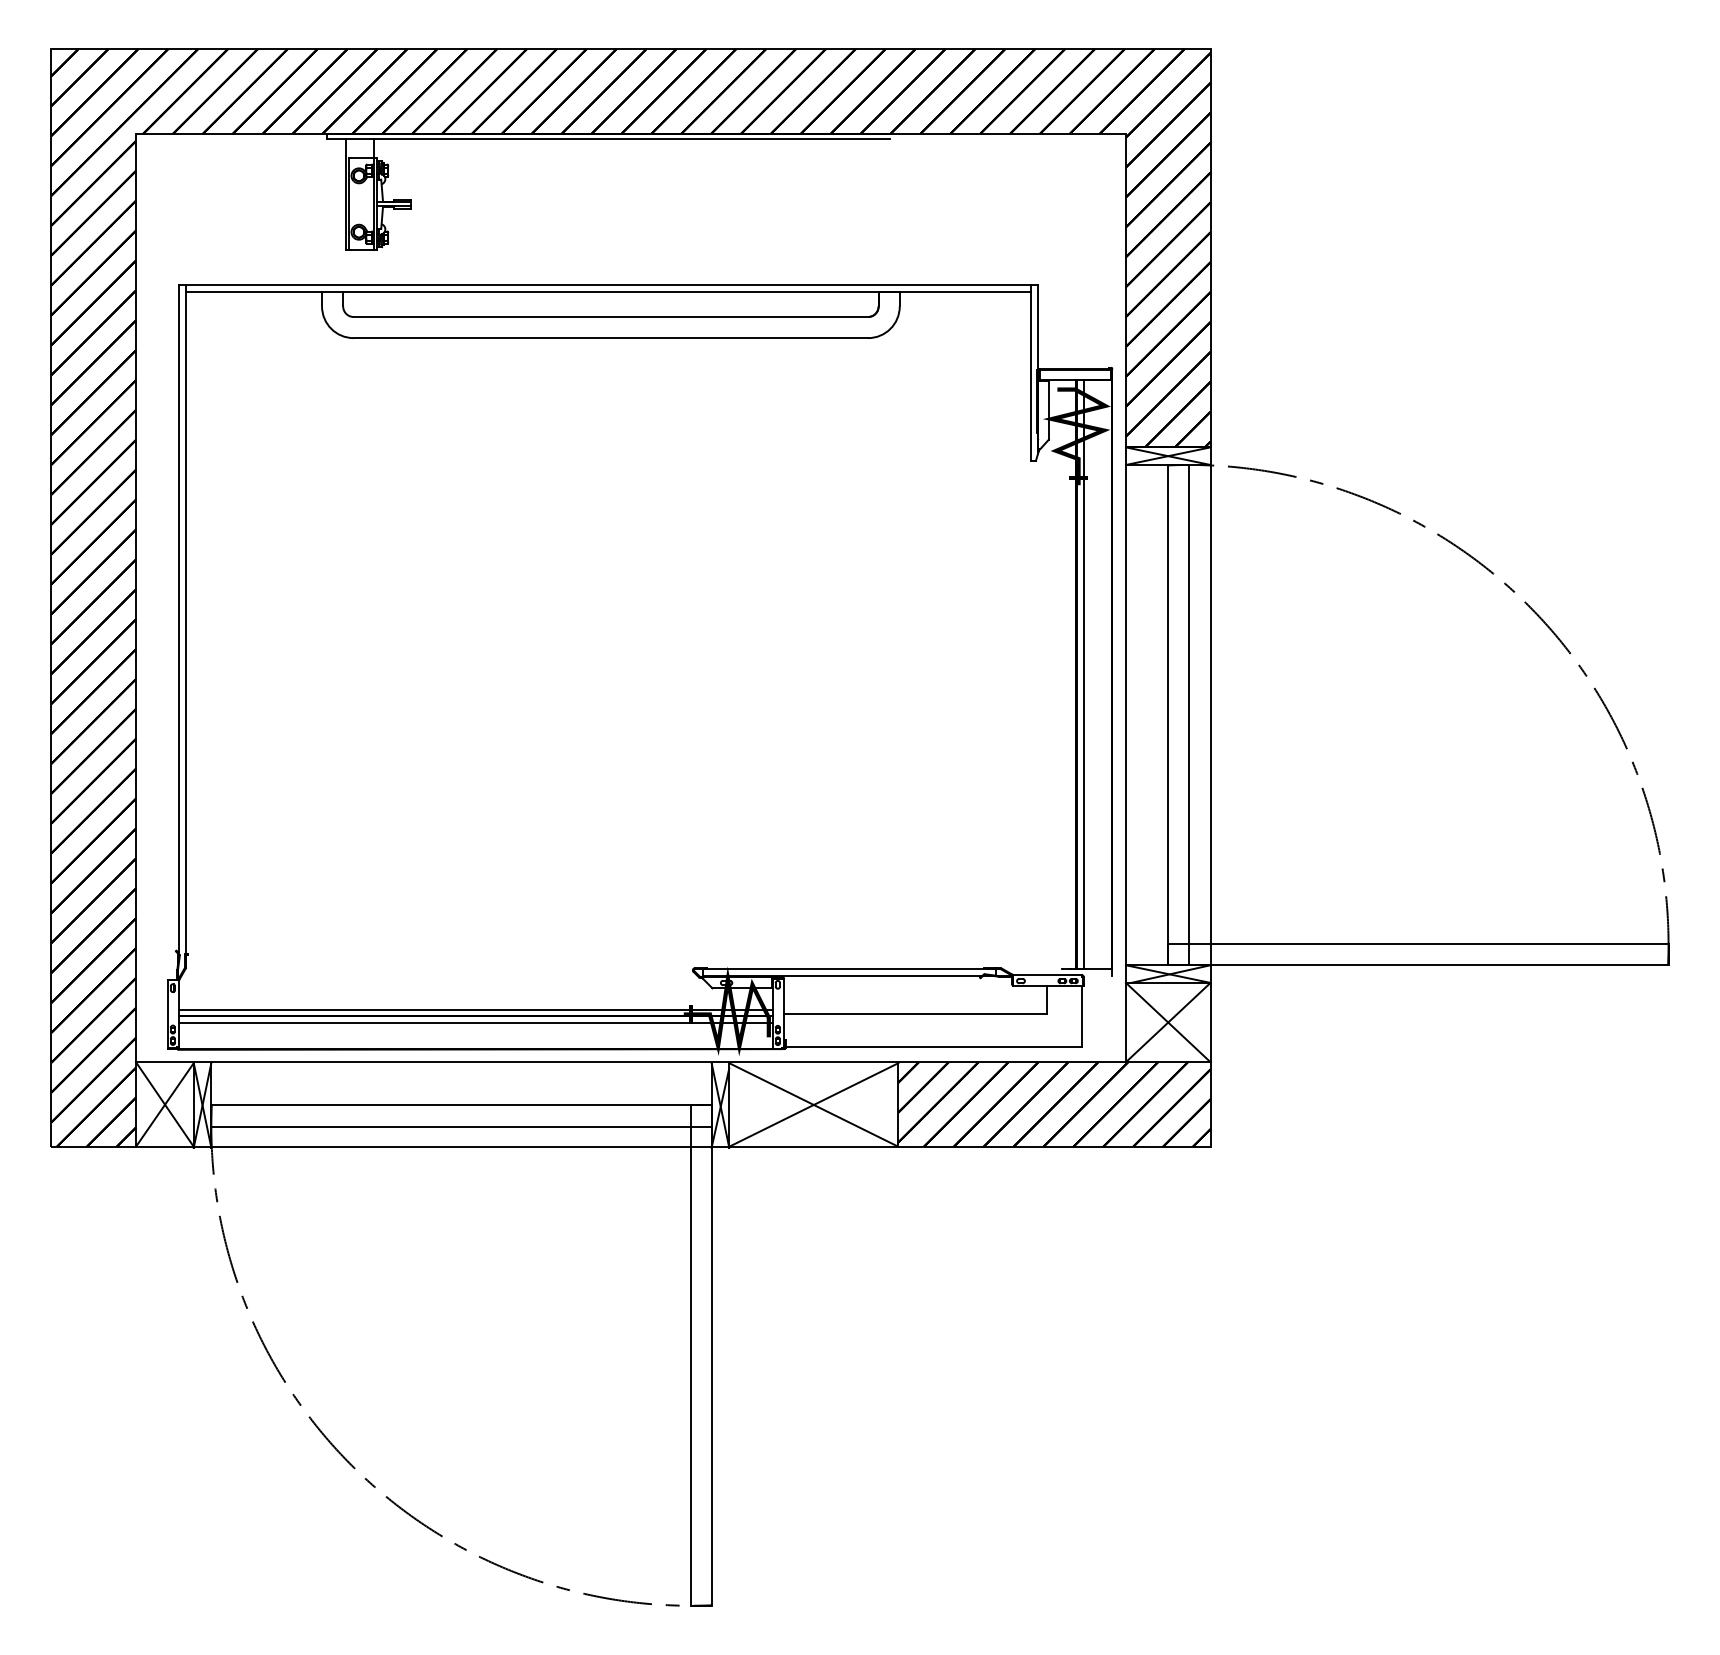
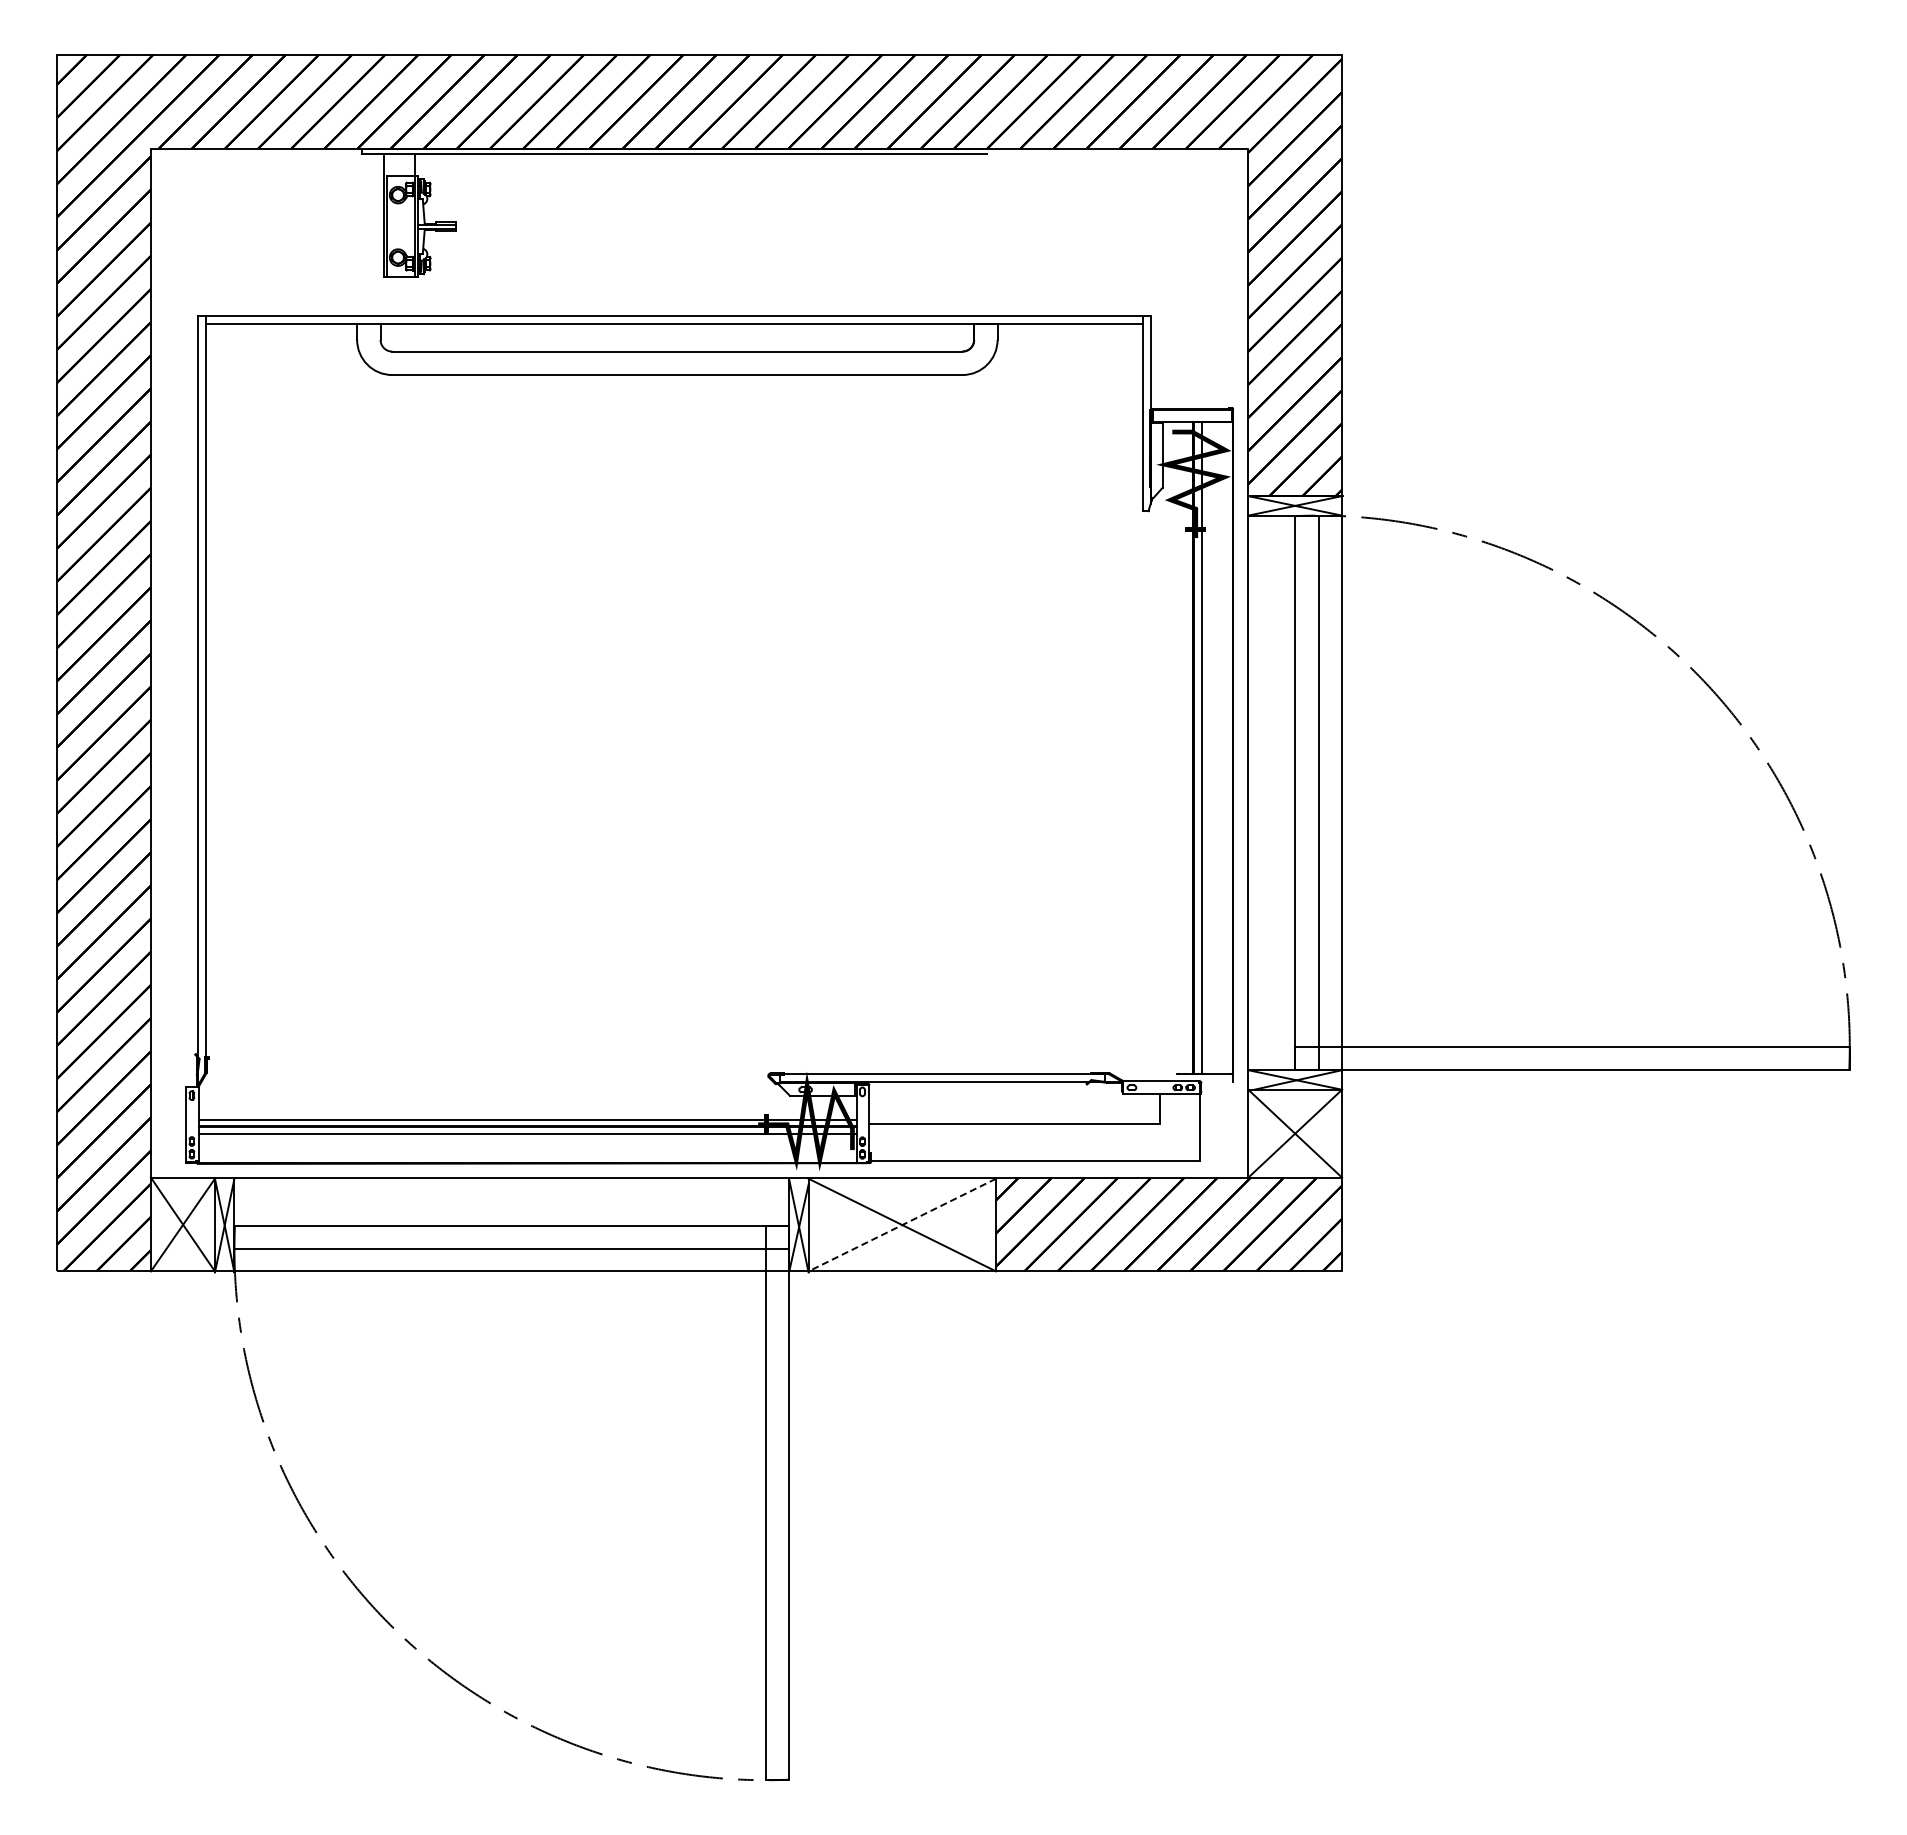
line: (813, 1105) -> (902, 1225), solid -> dashed

